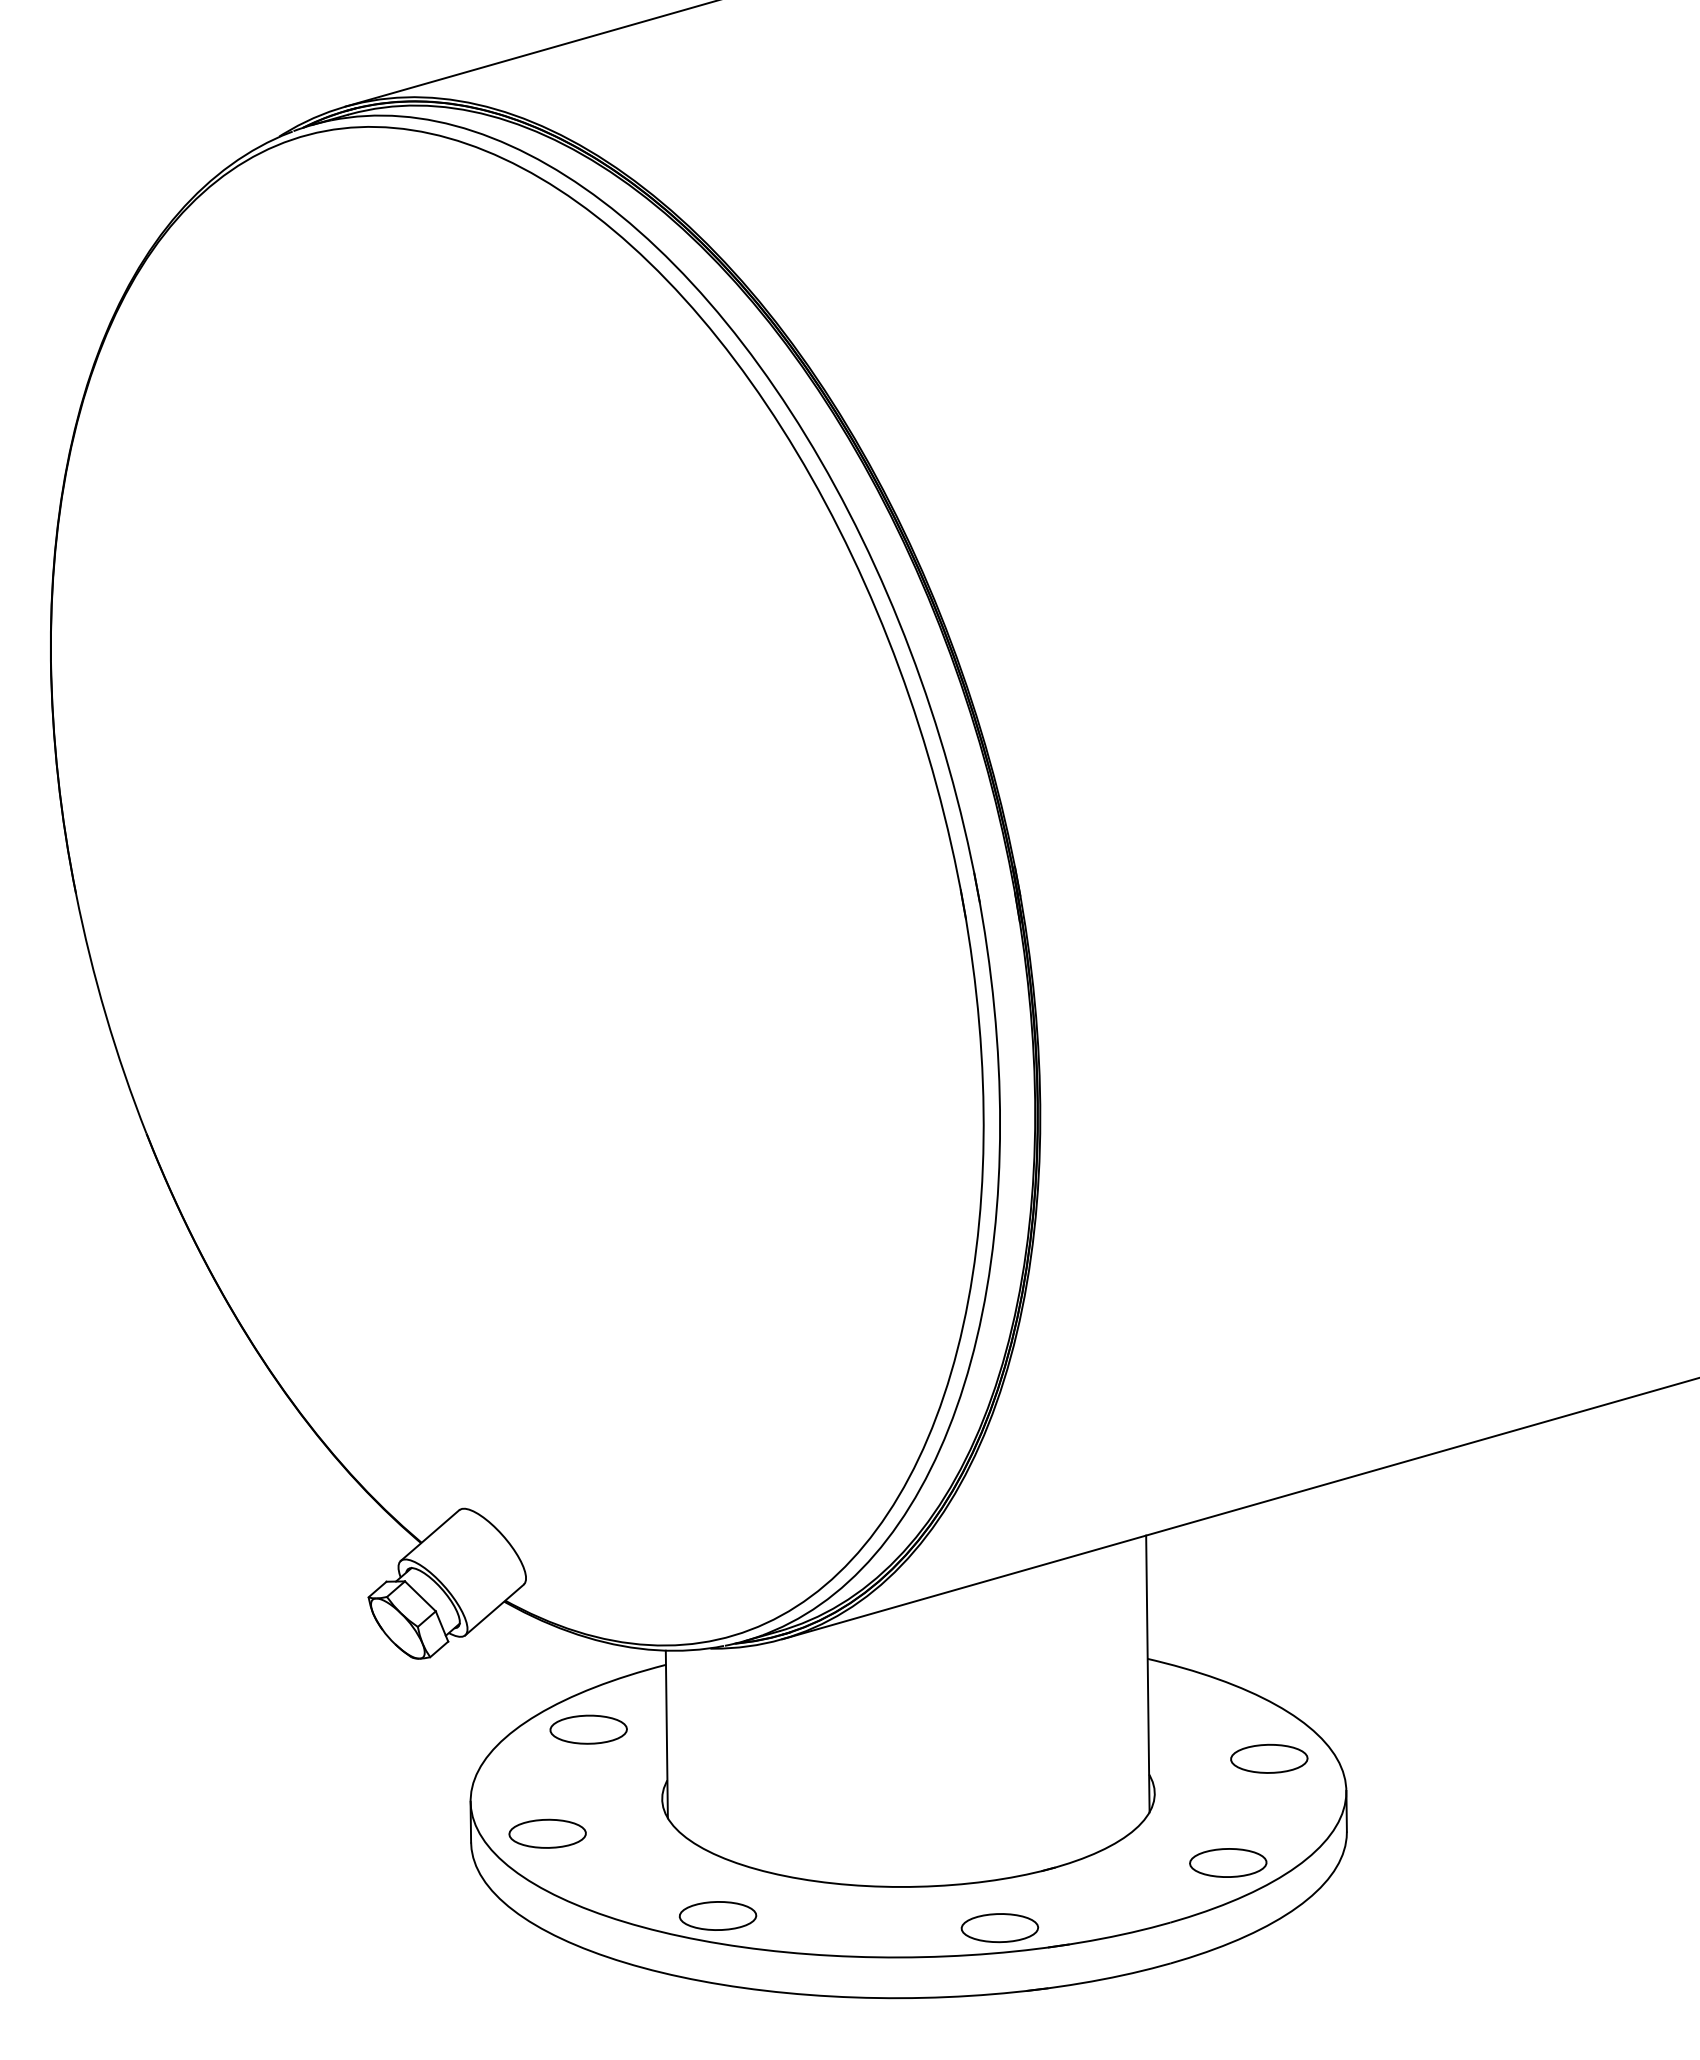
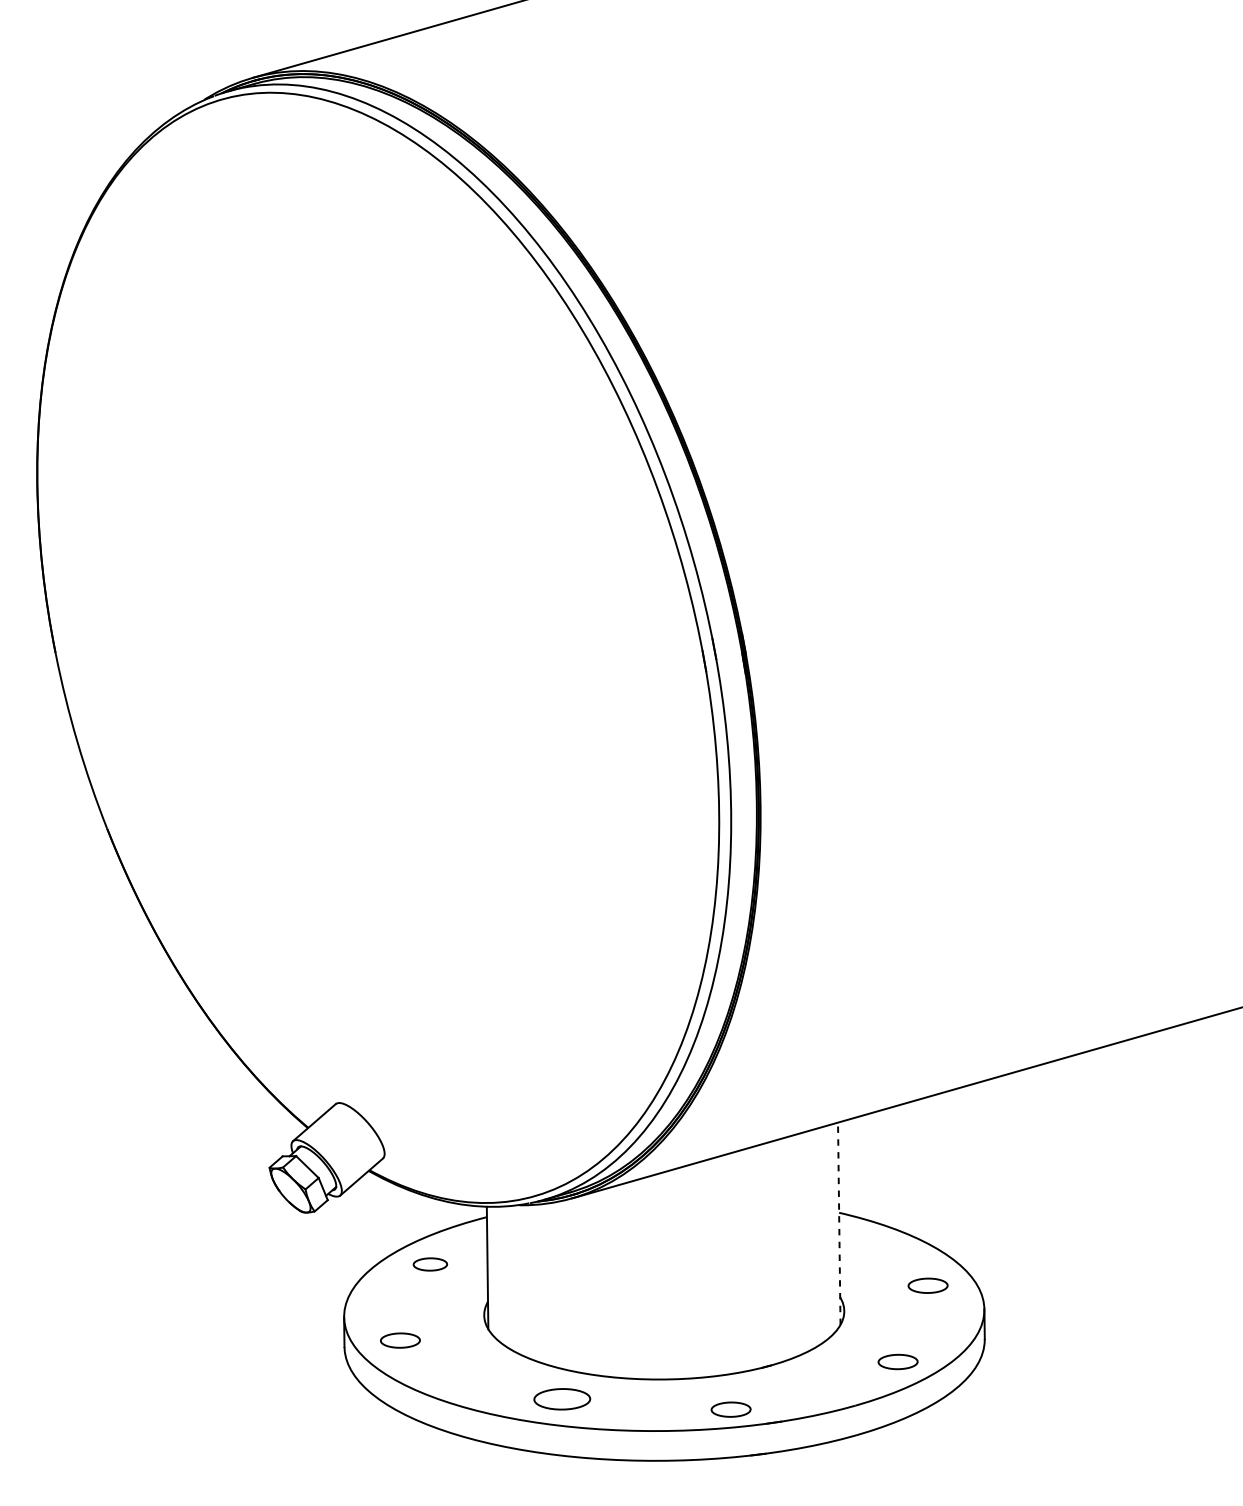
line: (1147, 1673) -> (839, 1223), solid -> dashed
part: (588, 1729) -> (430, 1264), size x0.6
part: (1269, 1758) -> (928, 1285), size x0.7
part: (547, 1833) -> (400, 1340), size x0.7
part: (1228, 1862) -> (898, 1361), size x0.7
part: (717, 1915) -> (561, 1398), moved
part: (999, 1928) -> (730, 1409), size x0.7

